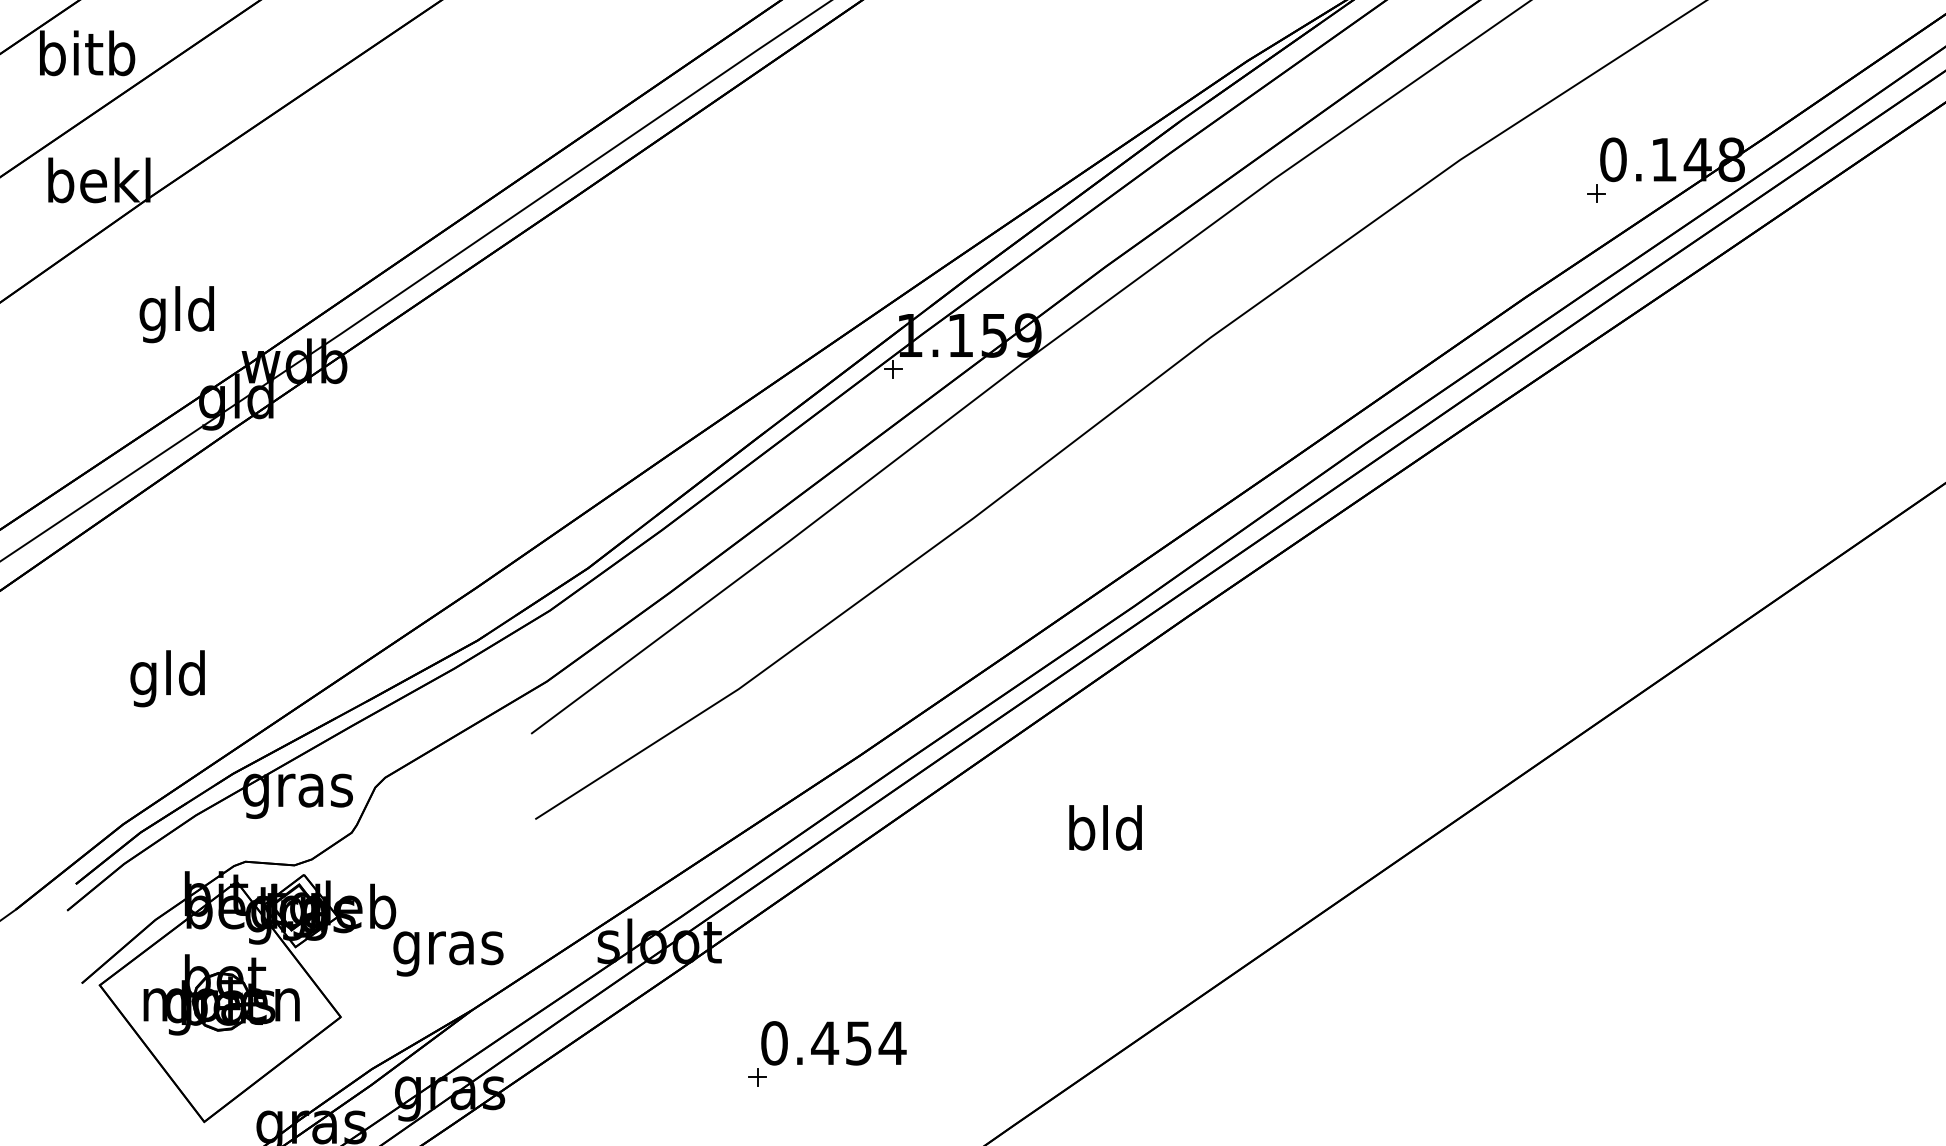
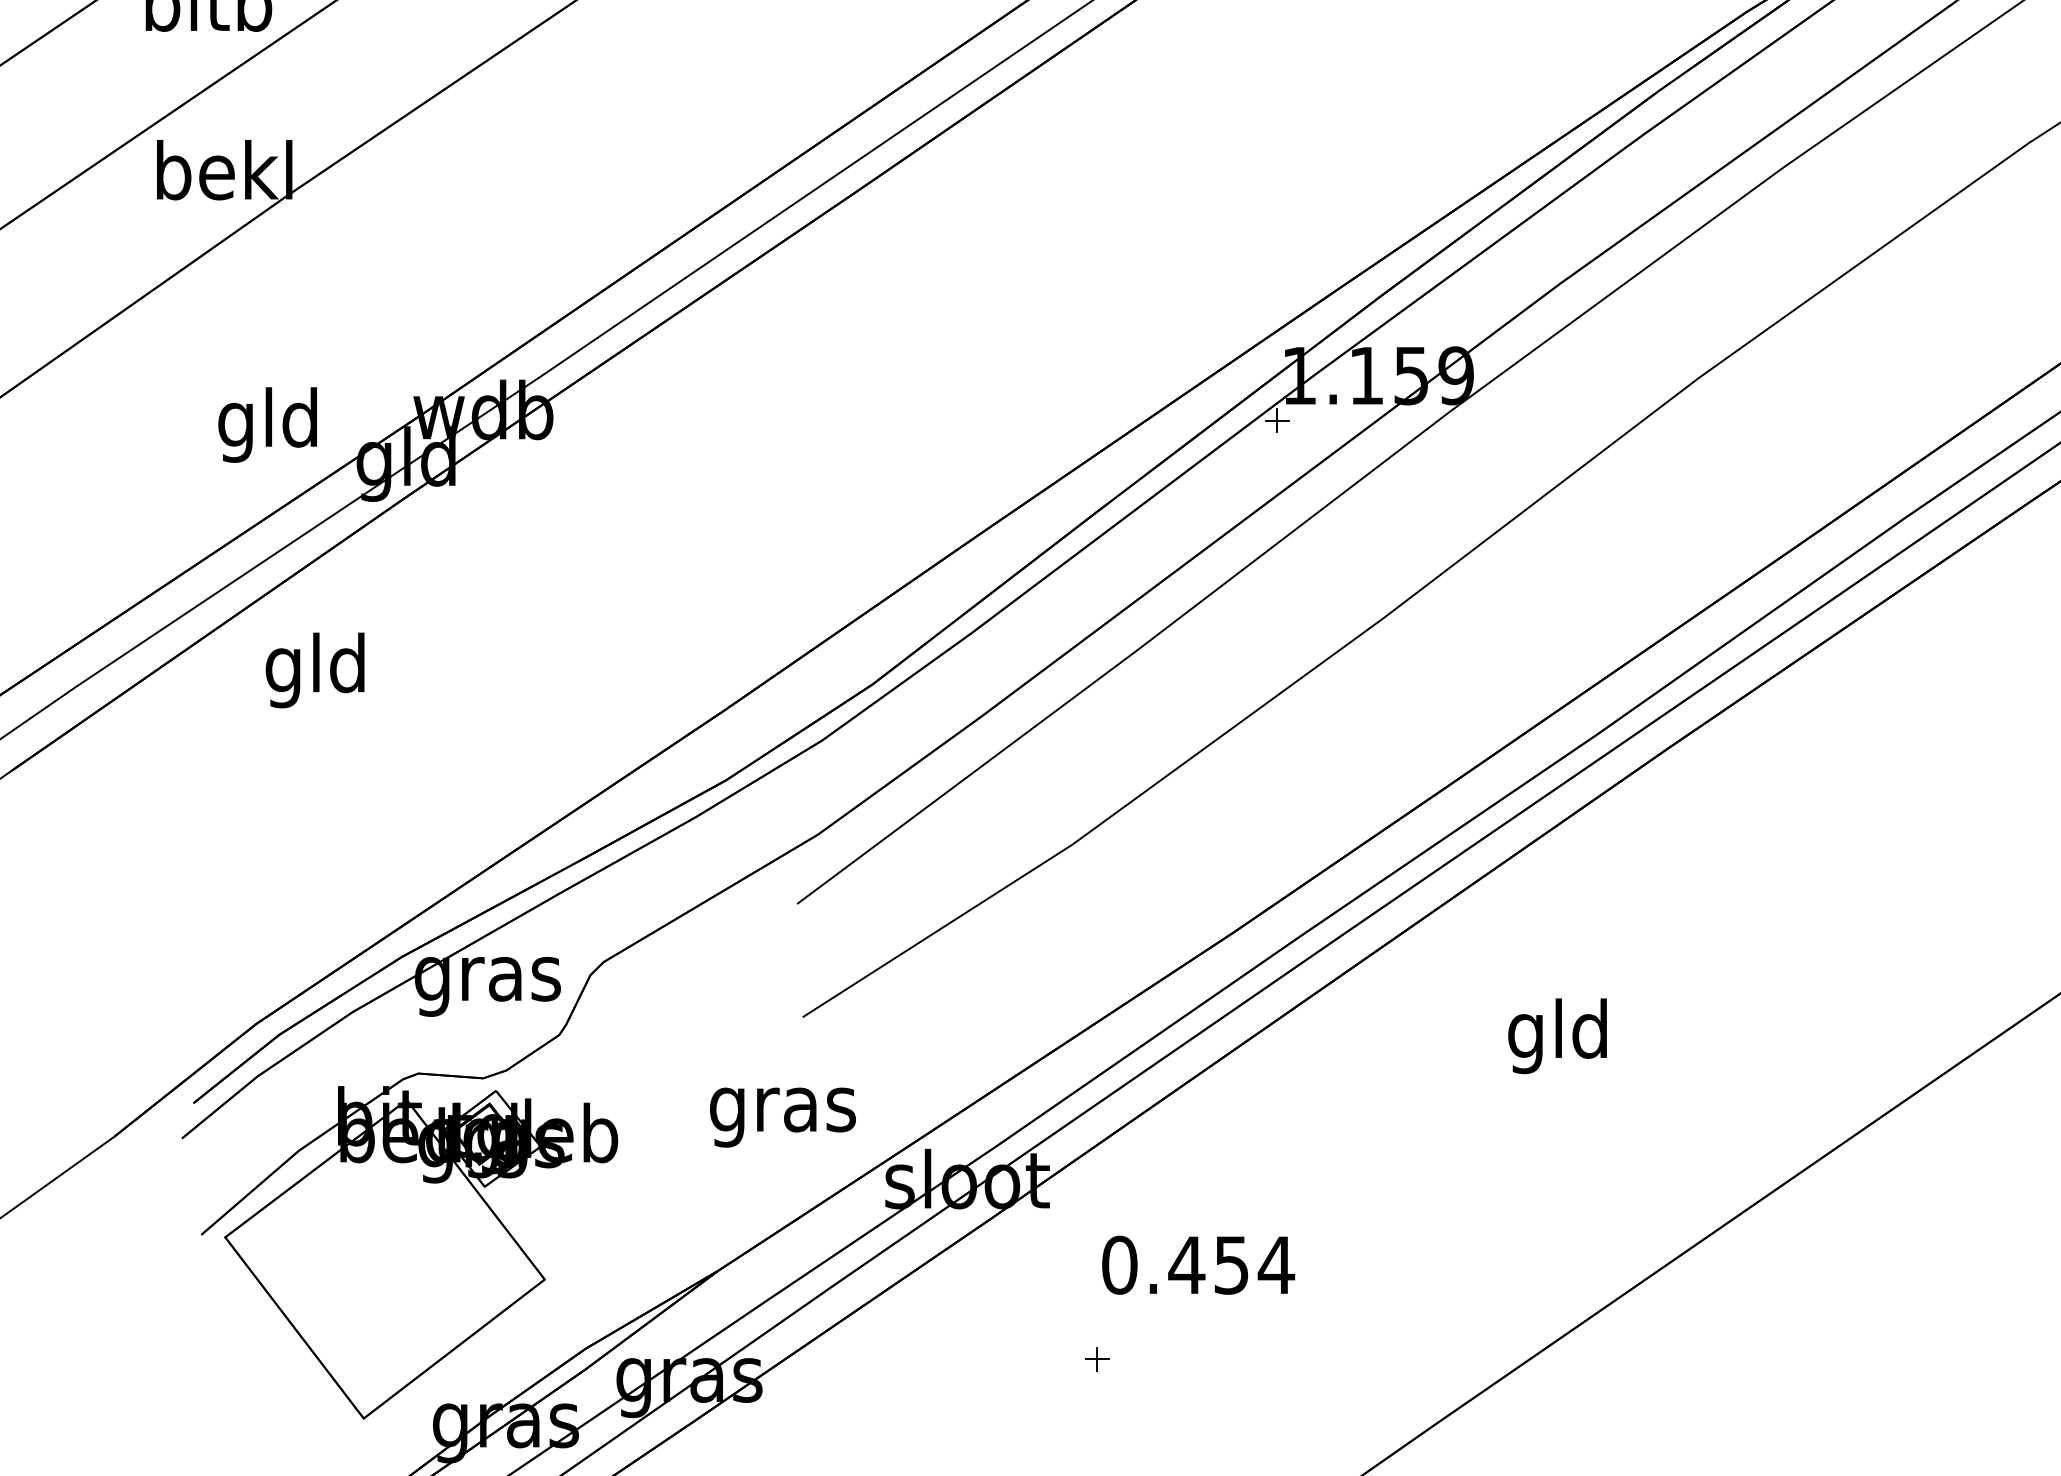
text: (176, 314) -> (267, 424), moved
text: (167, 678) -> (314, 670), moved
text: (1081, 833) -> (1526, 1036), bld -> gld
text: (448, 953) -> (783, 1116), moved
part: (221, 994) -> (386, 1249), removed
text: (833, 1043) -> (1198, 1265), moved

